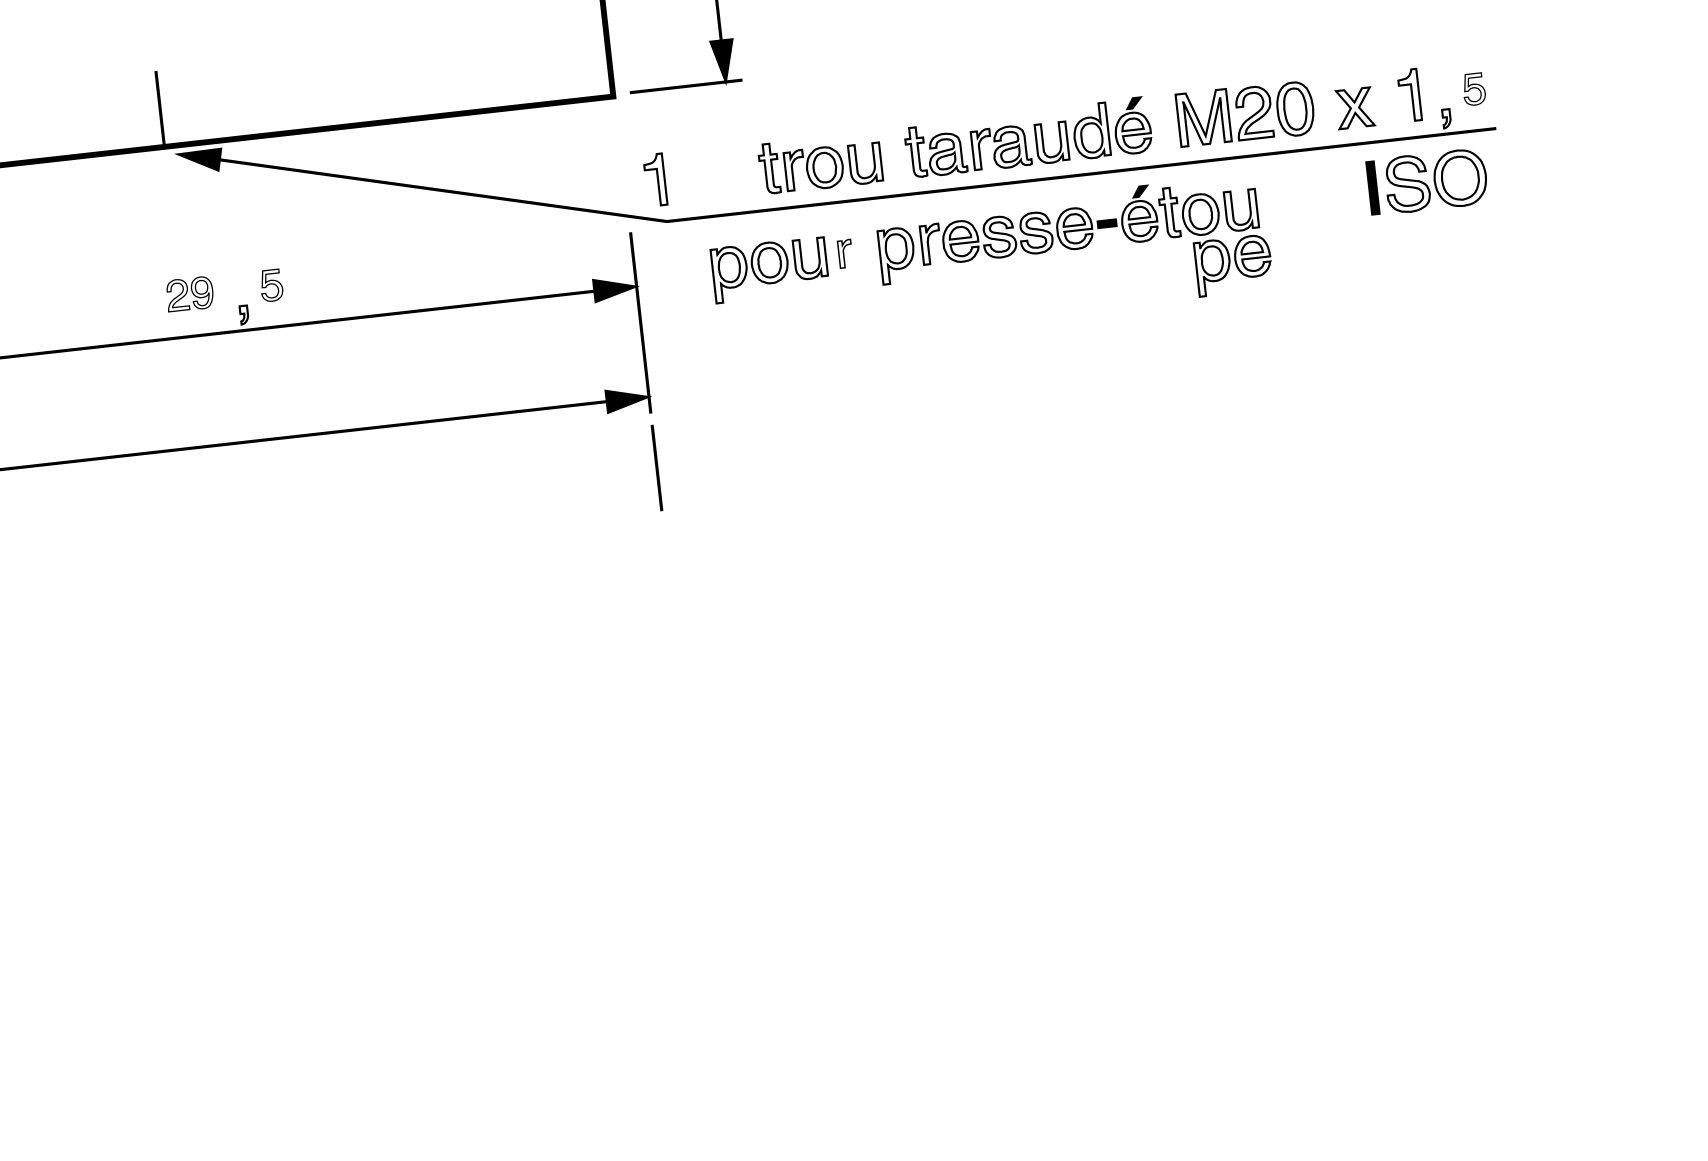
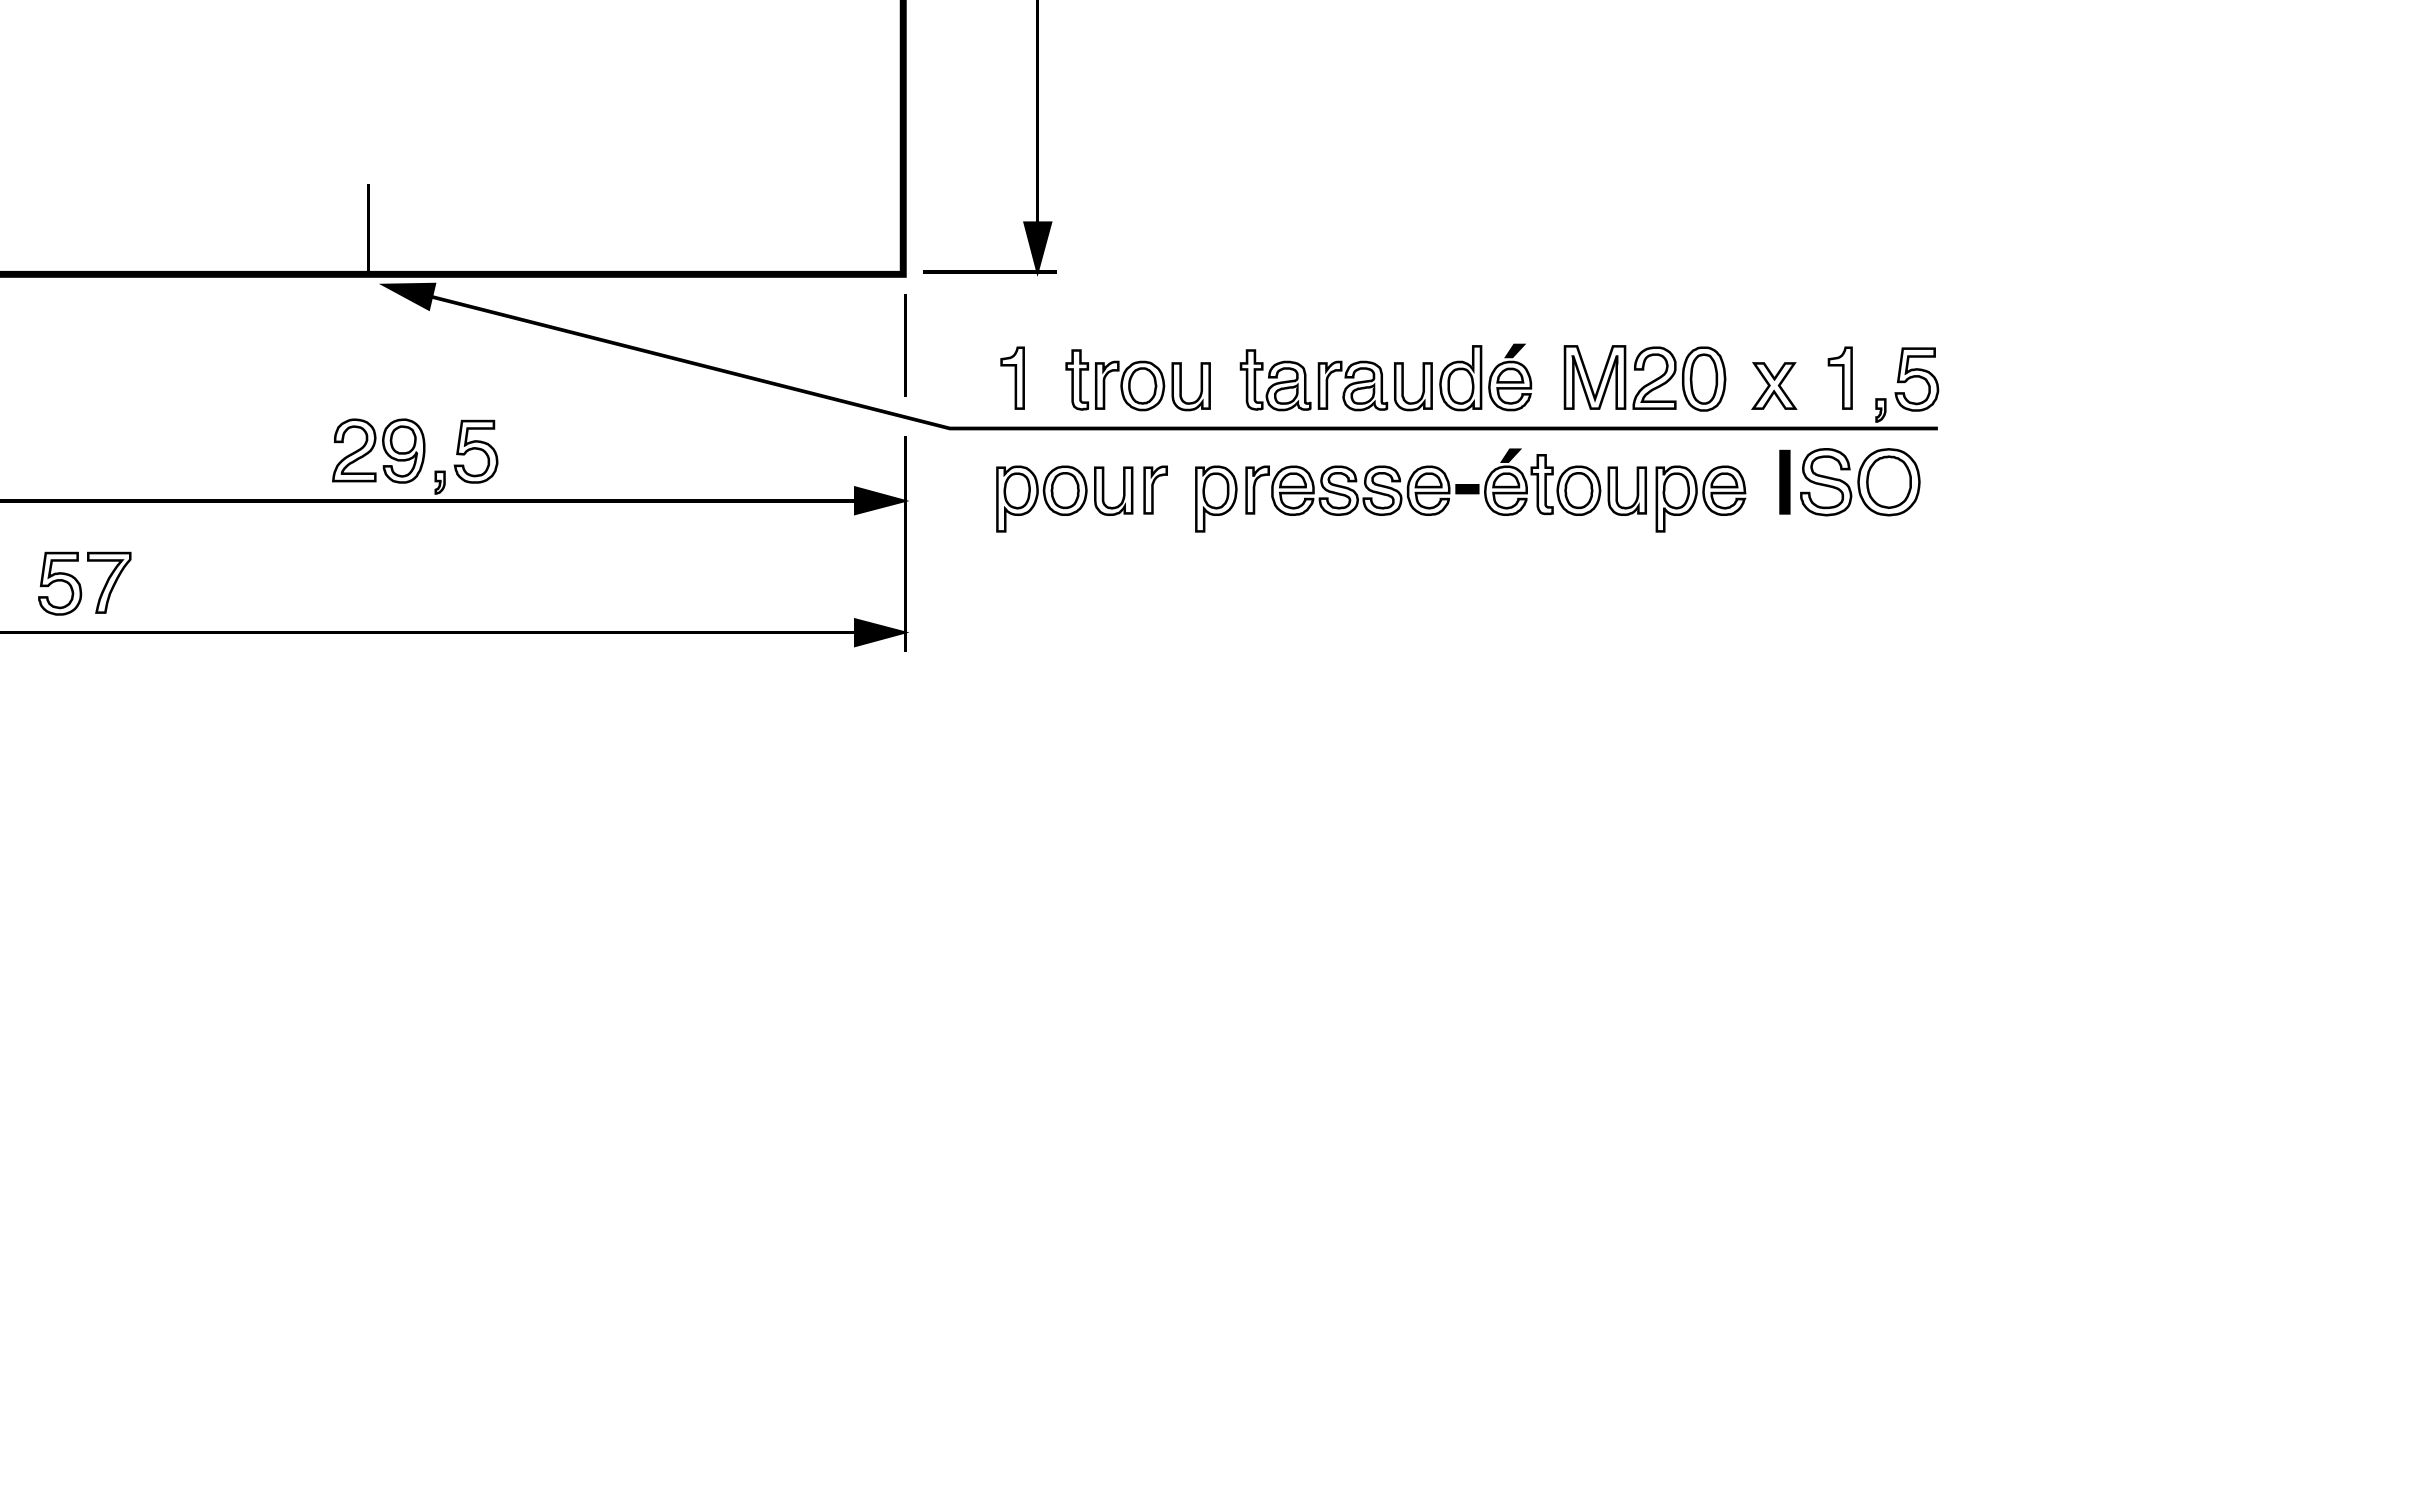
part: (1473, 89) -> (1916, 379), size x1.67
part: (655, 179) -> (1012, 377), moved
part: (845, 253) -> (1155, 489), size x1.43
part: (1233, 265) -> (1700, 498), moved
part: (271, 285) -> (475, 451), size x1.67
part: (189, 293) -> (378, 450), size x1.67
line: (656, 468) -> (905, 345), moved

